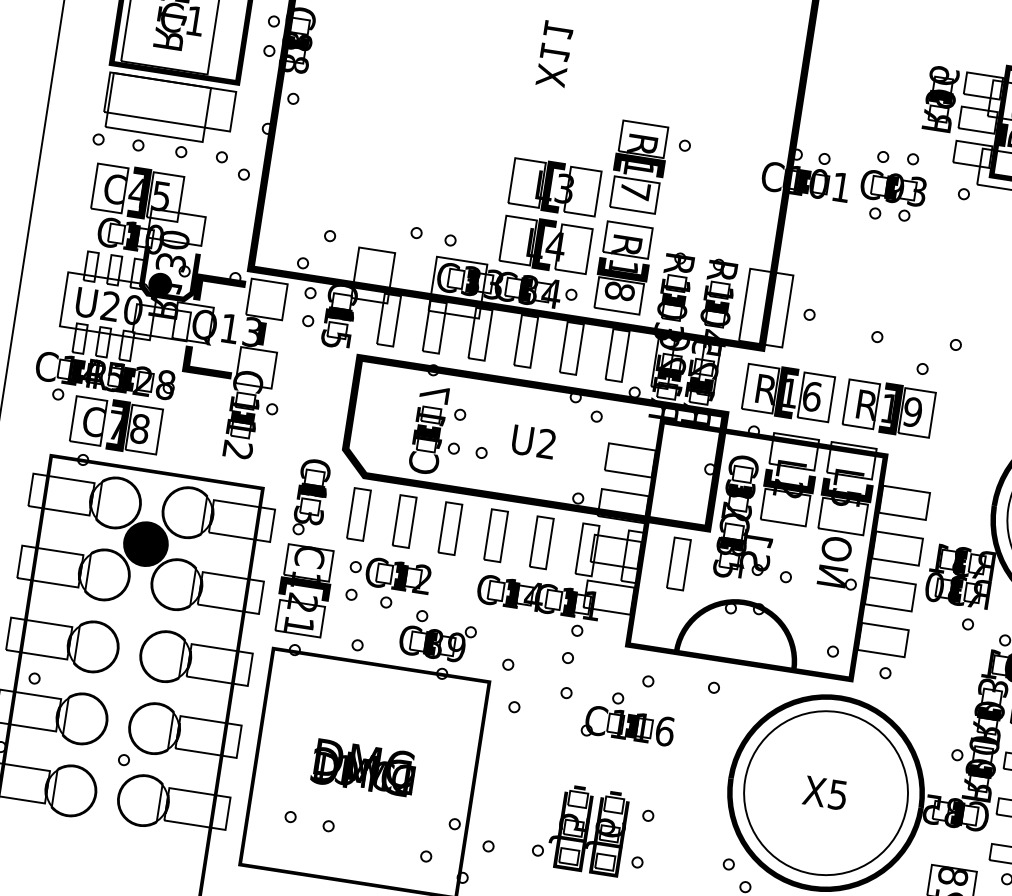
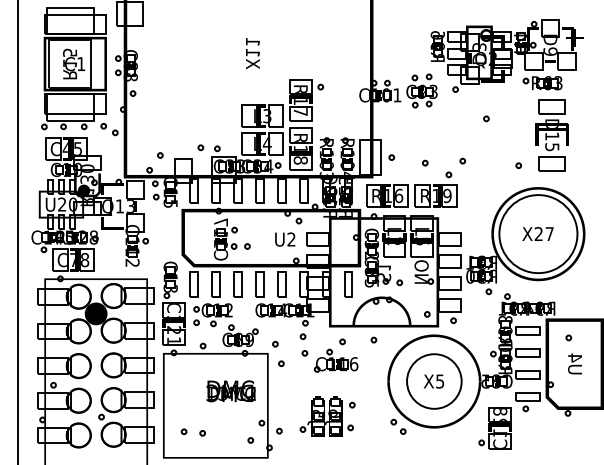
text: (534, 441) -> (285, 239), moved
text: (362, 768) -> (230, 391), moved
circle: (826, 793) -> (434, 381), size x0.7

